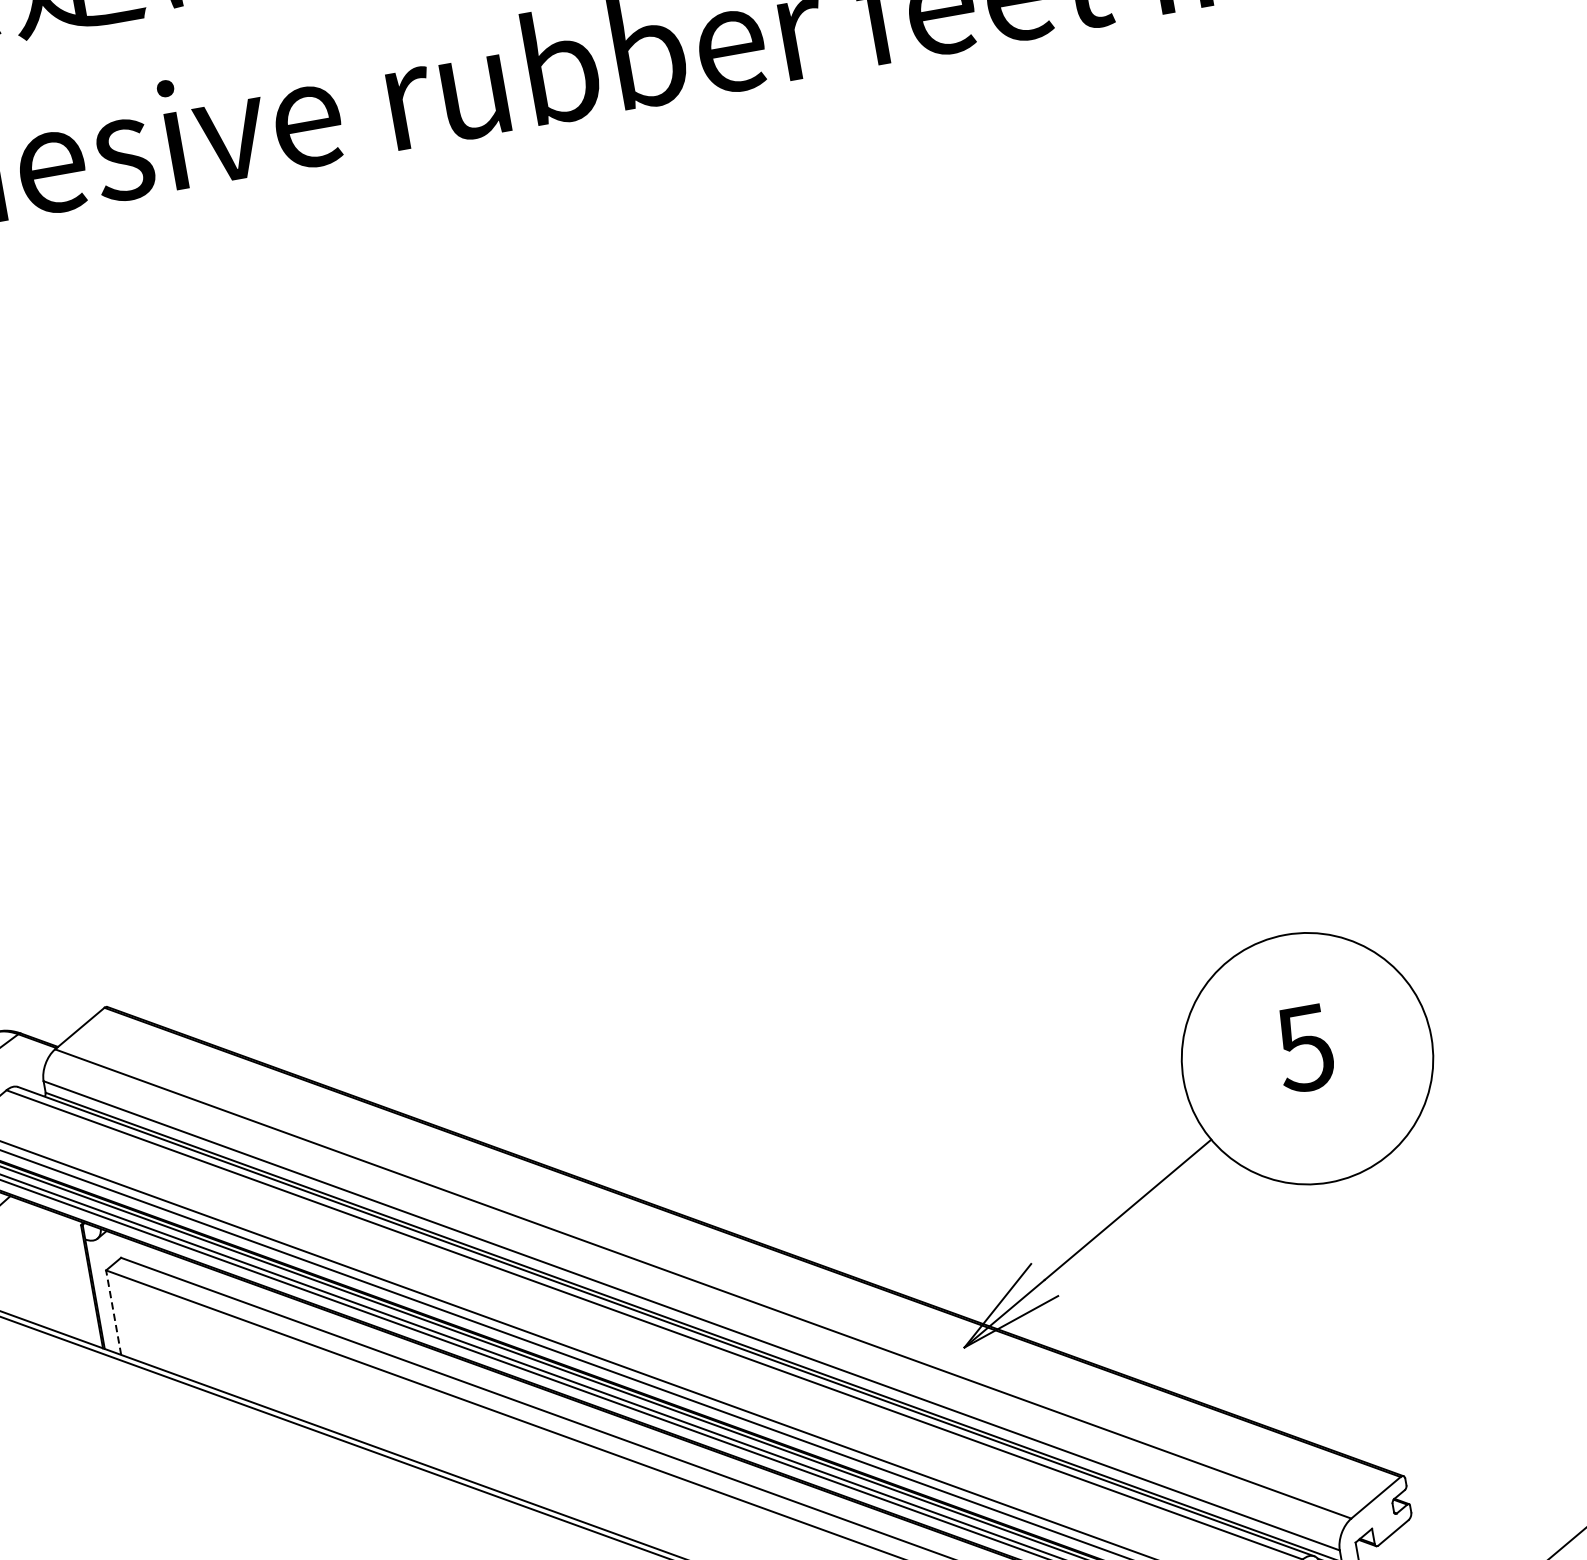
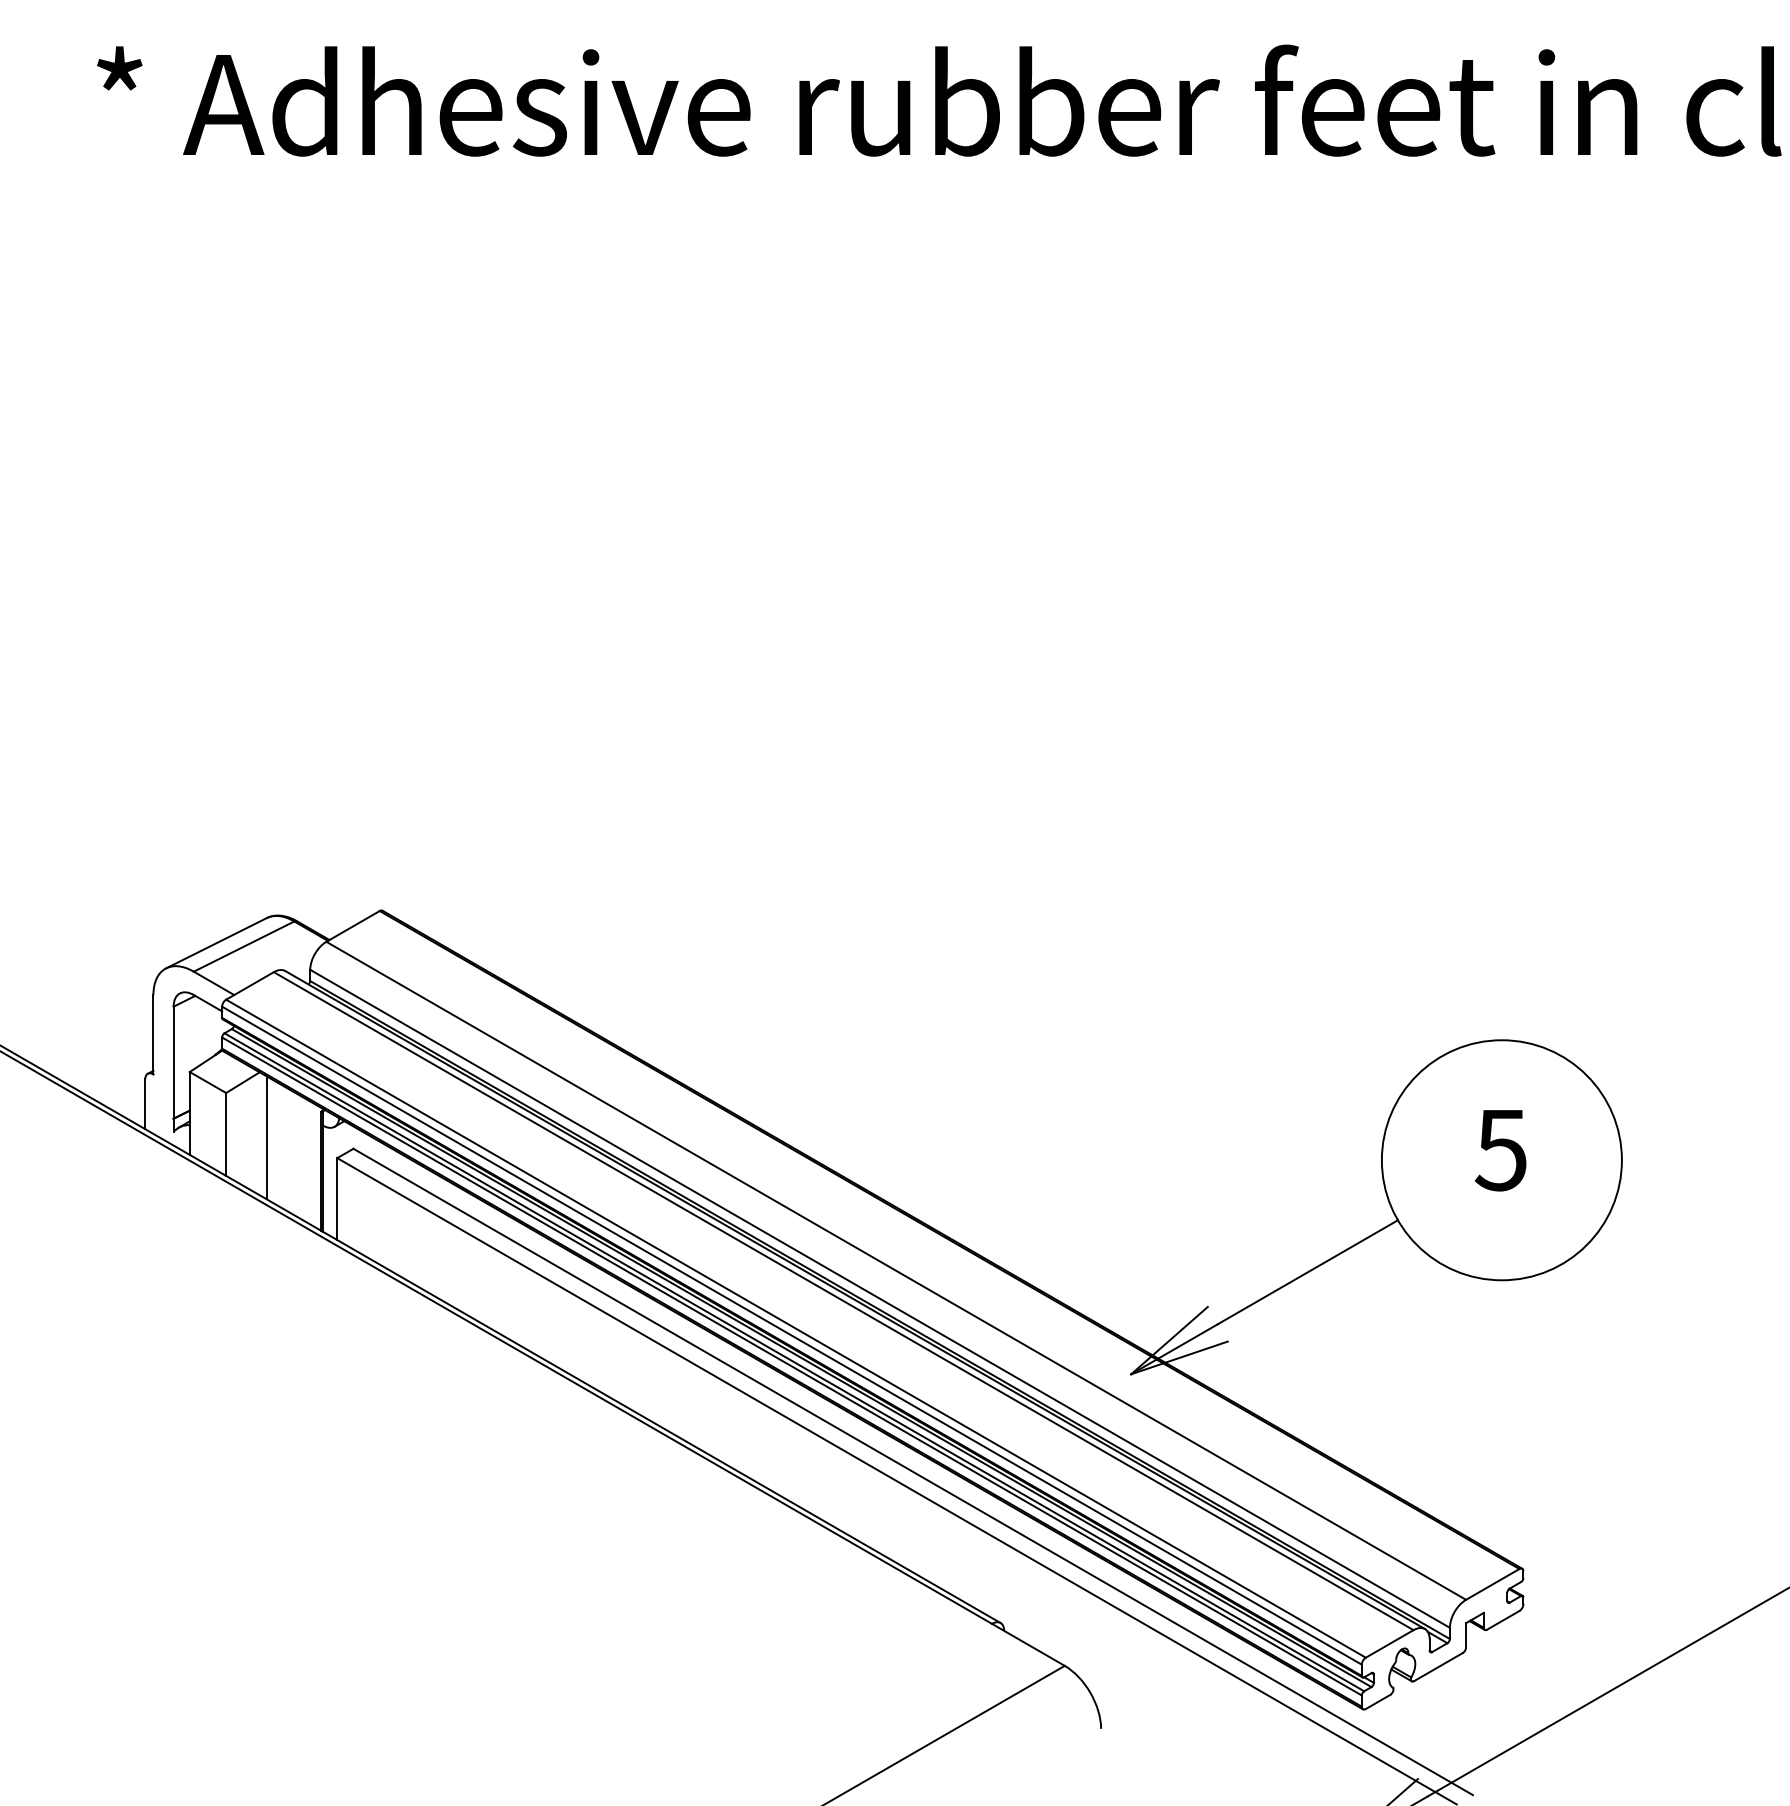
line: (29, 1262) -> (266, 1137), added
line: (113, 1313) -> (337, 1199), dashed -> solid

